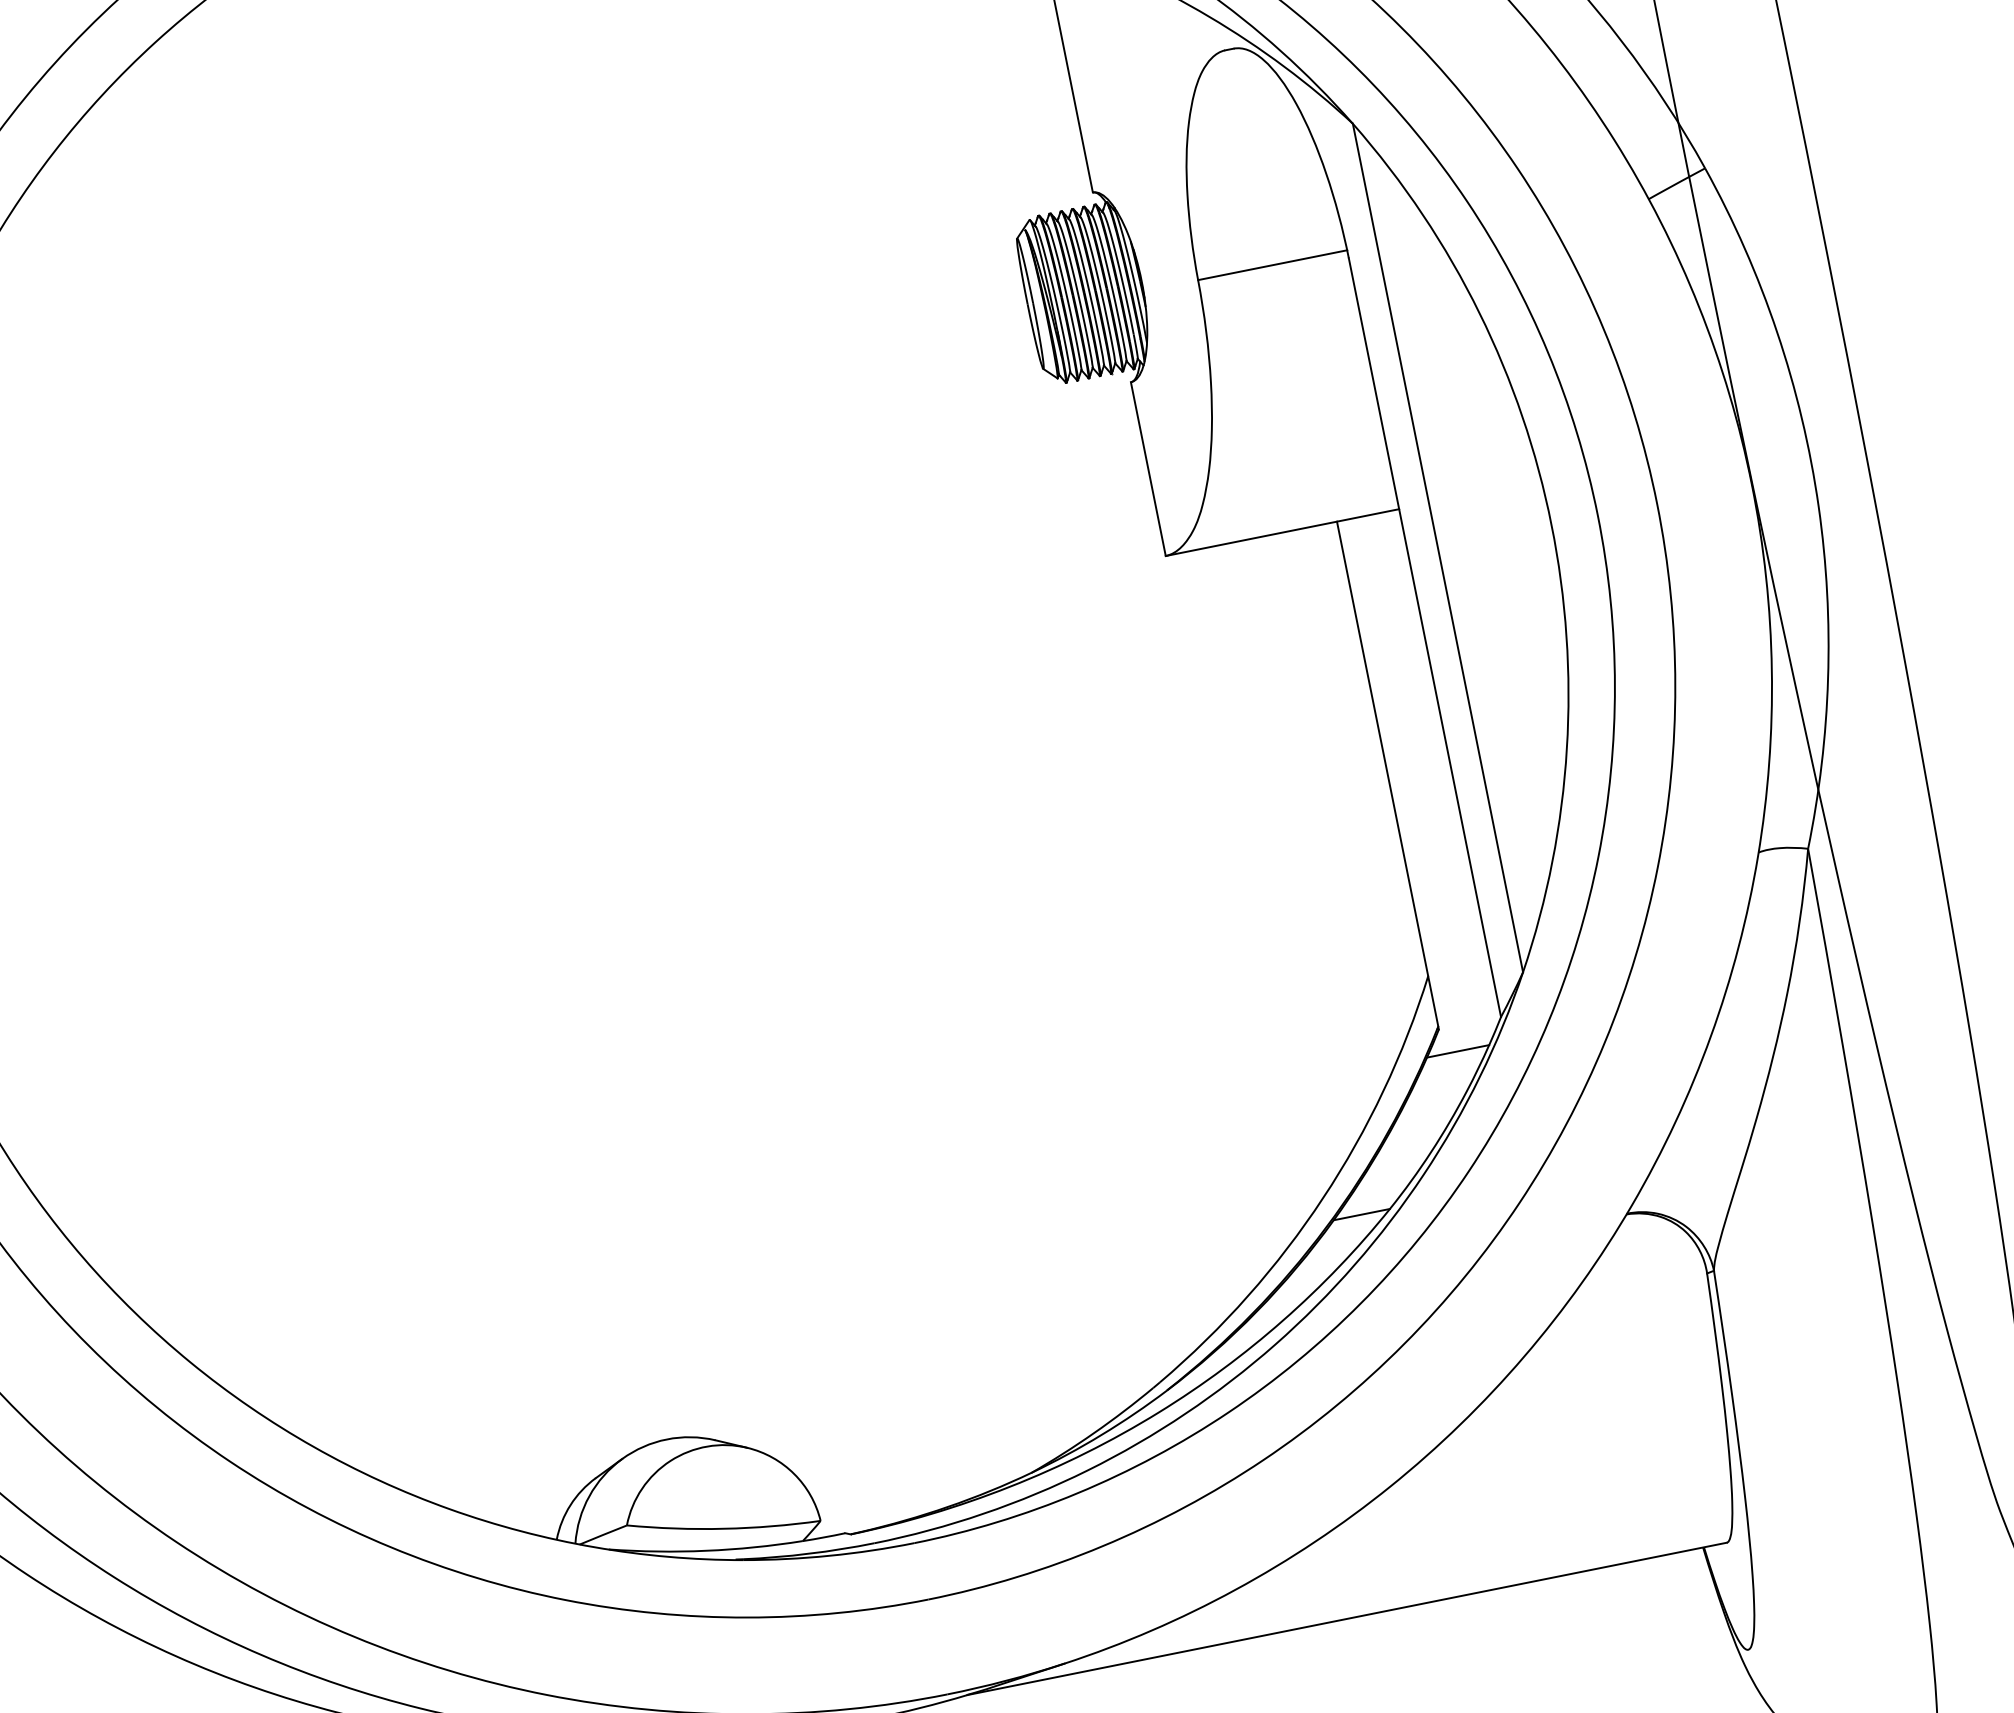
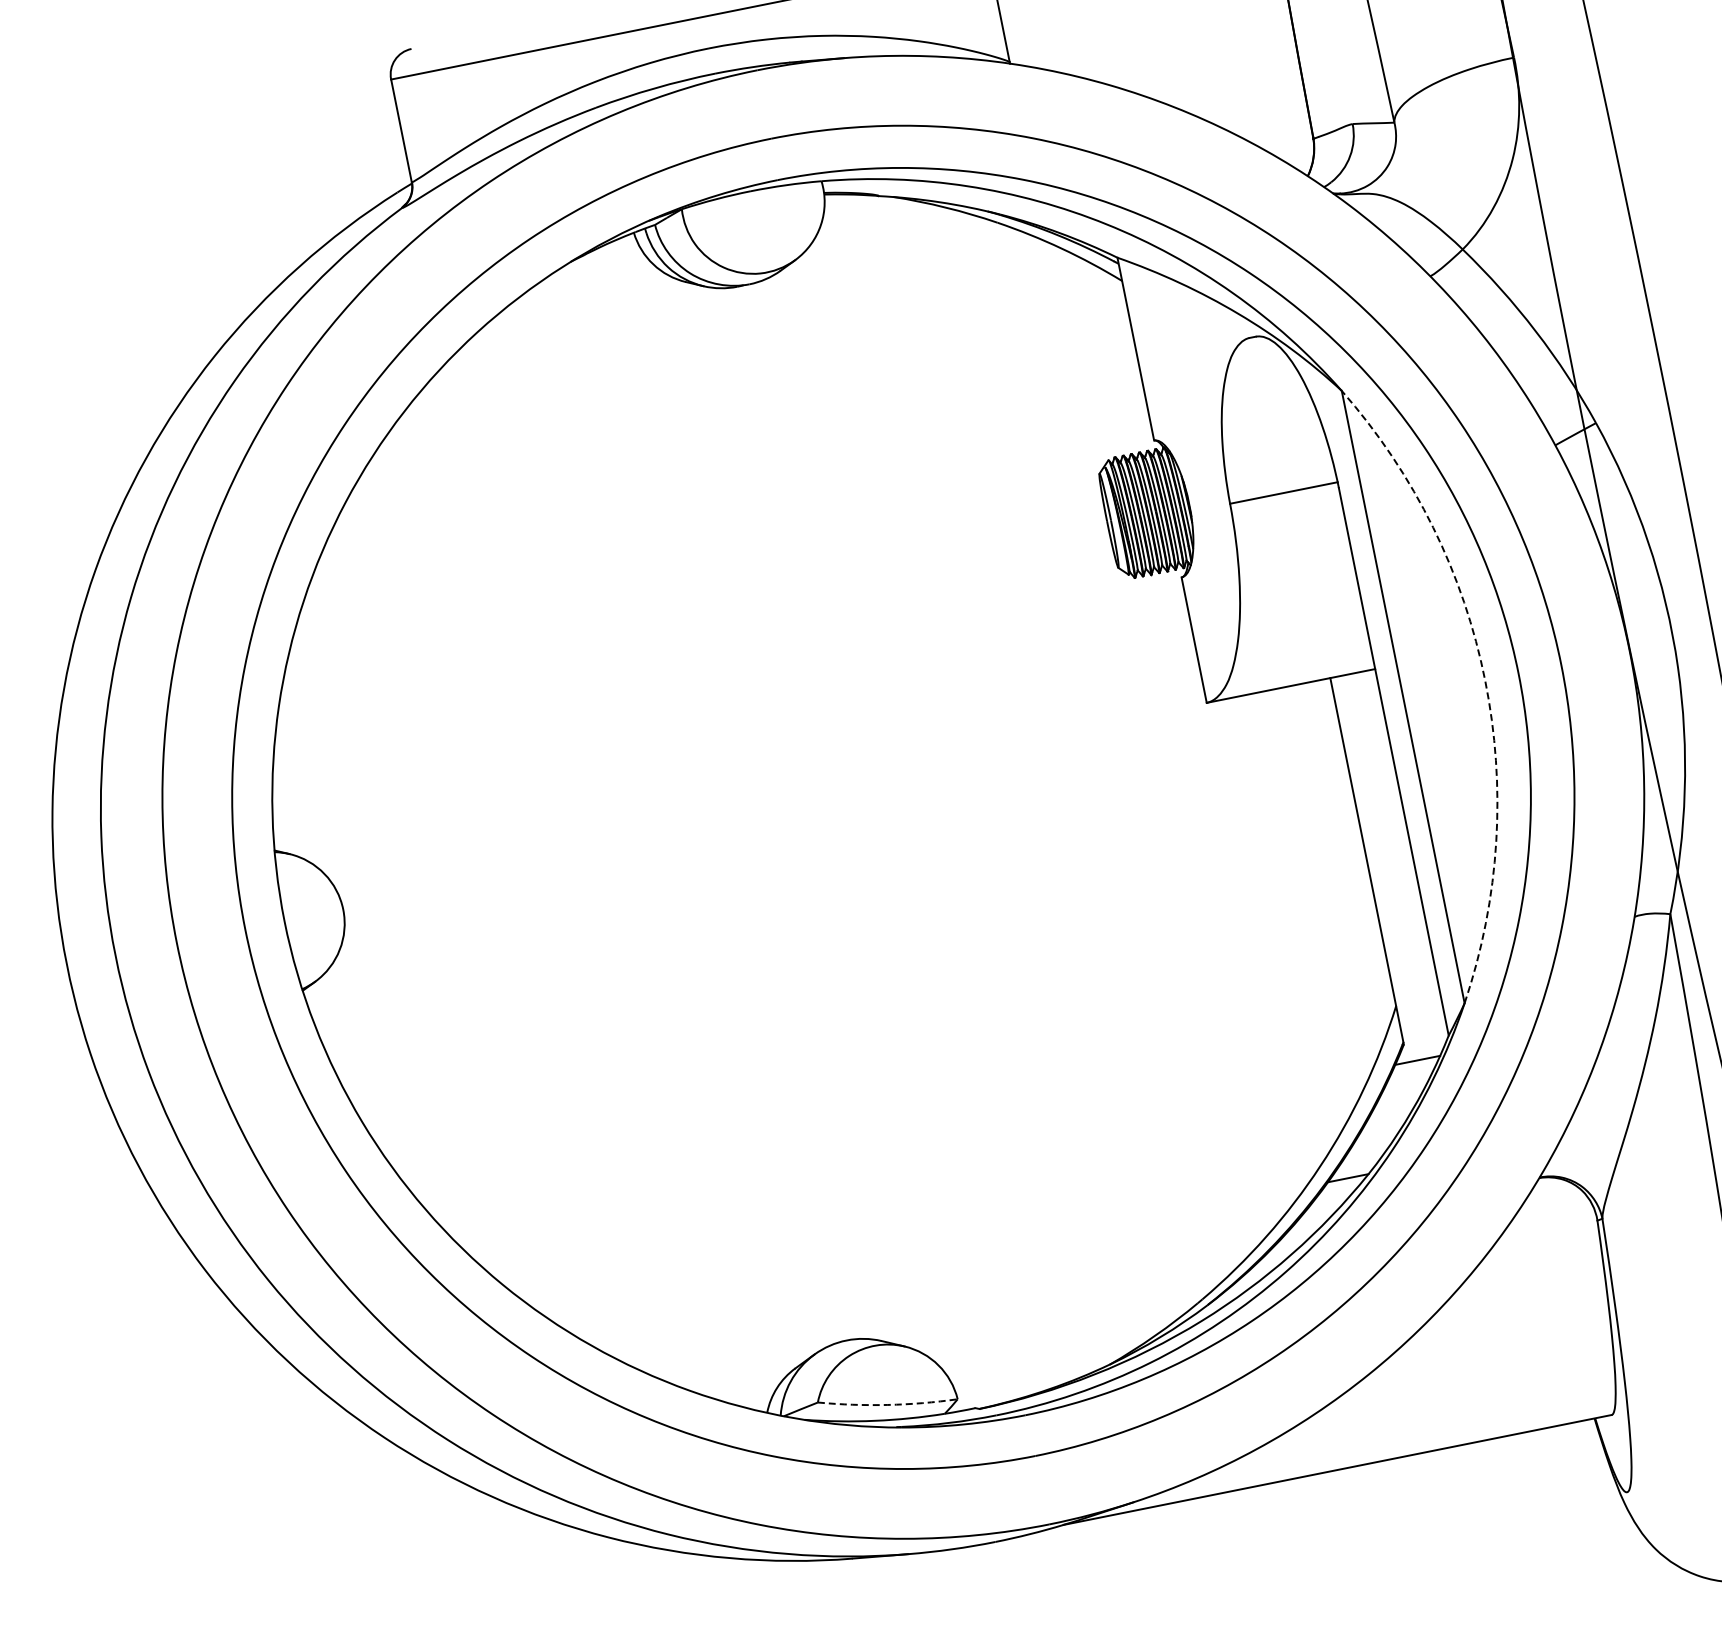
arc: (1551, 525) -> (1485, 680), solid -> dashed
arc: (723, 1528) -> (887, 1404), solid -> dashed

